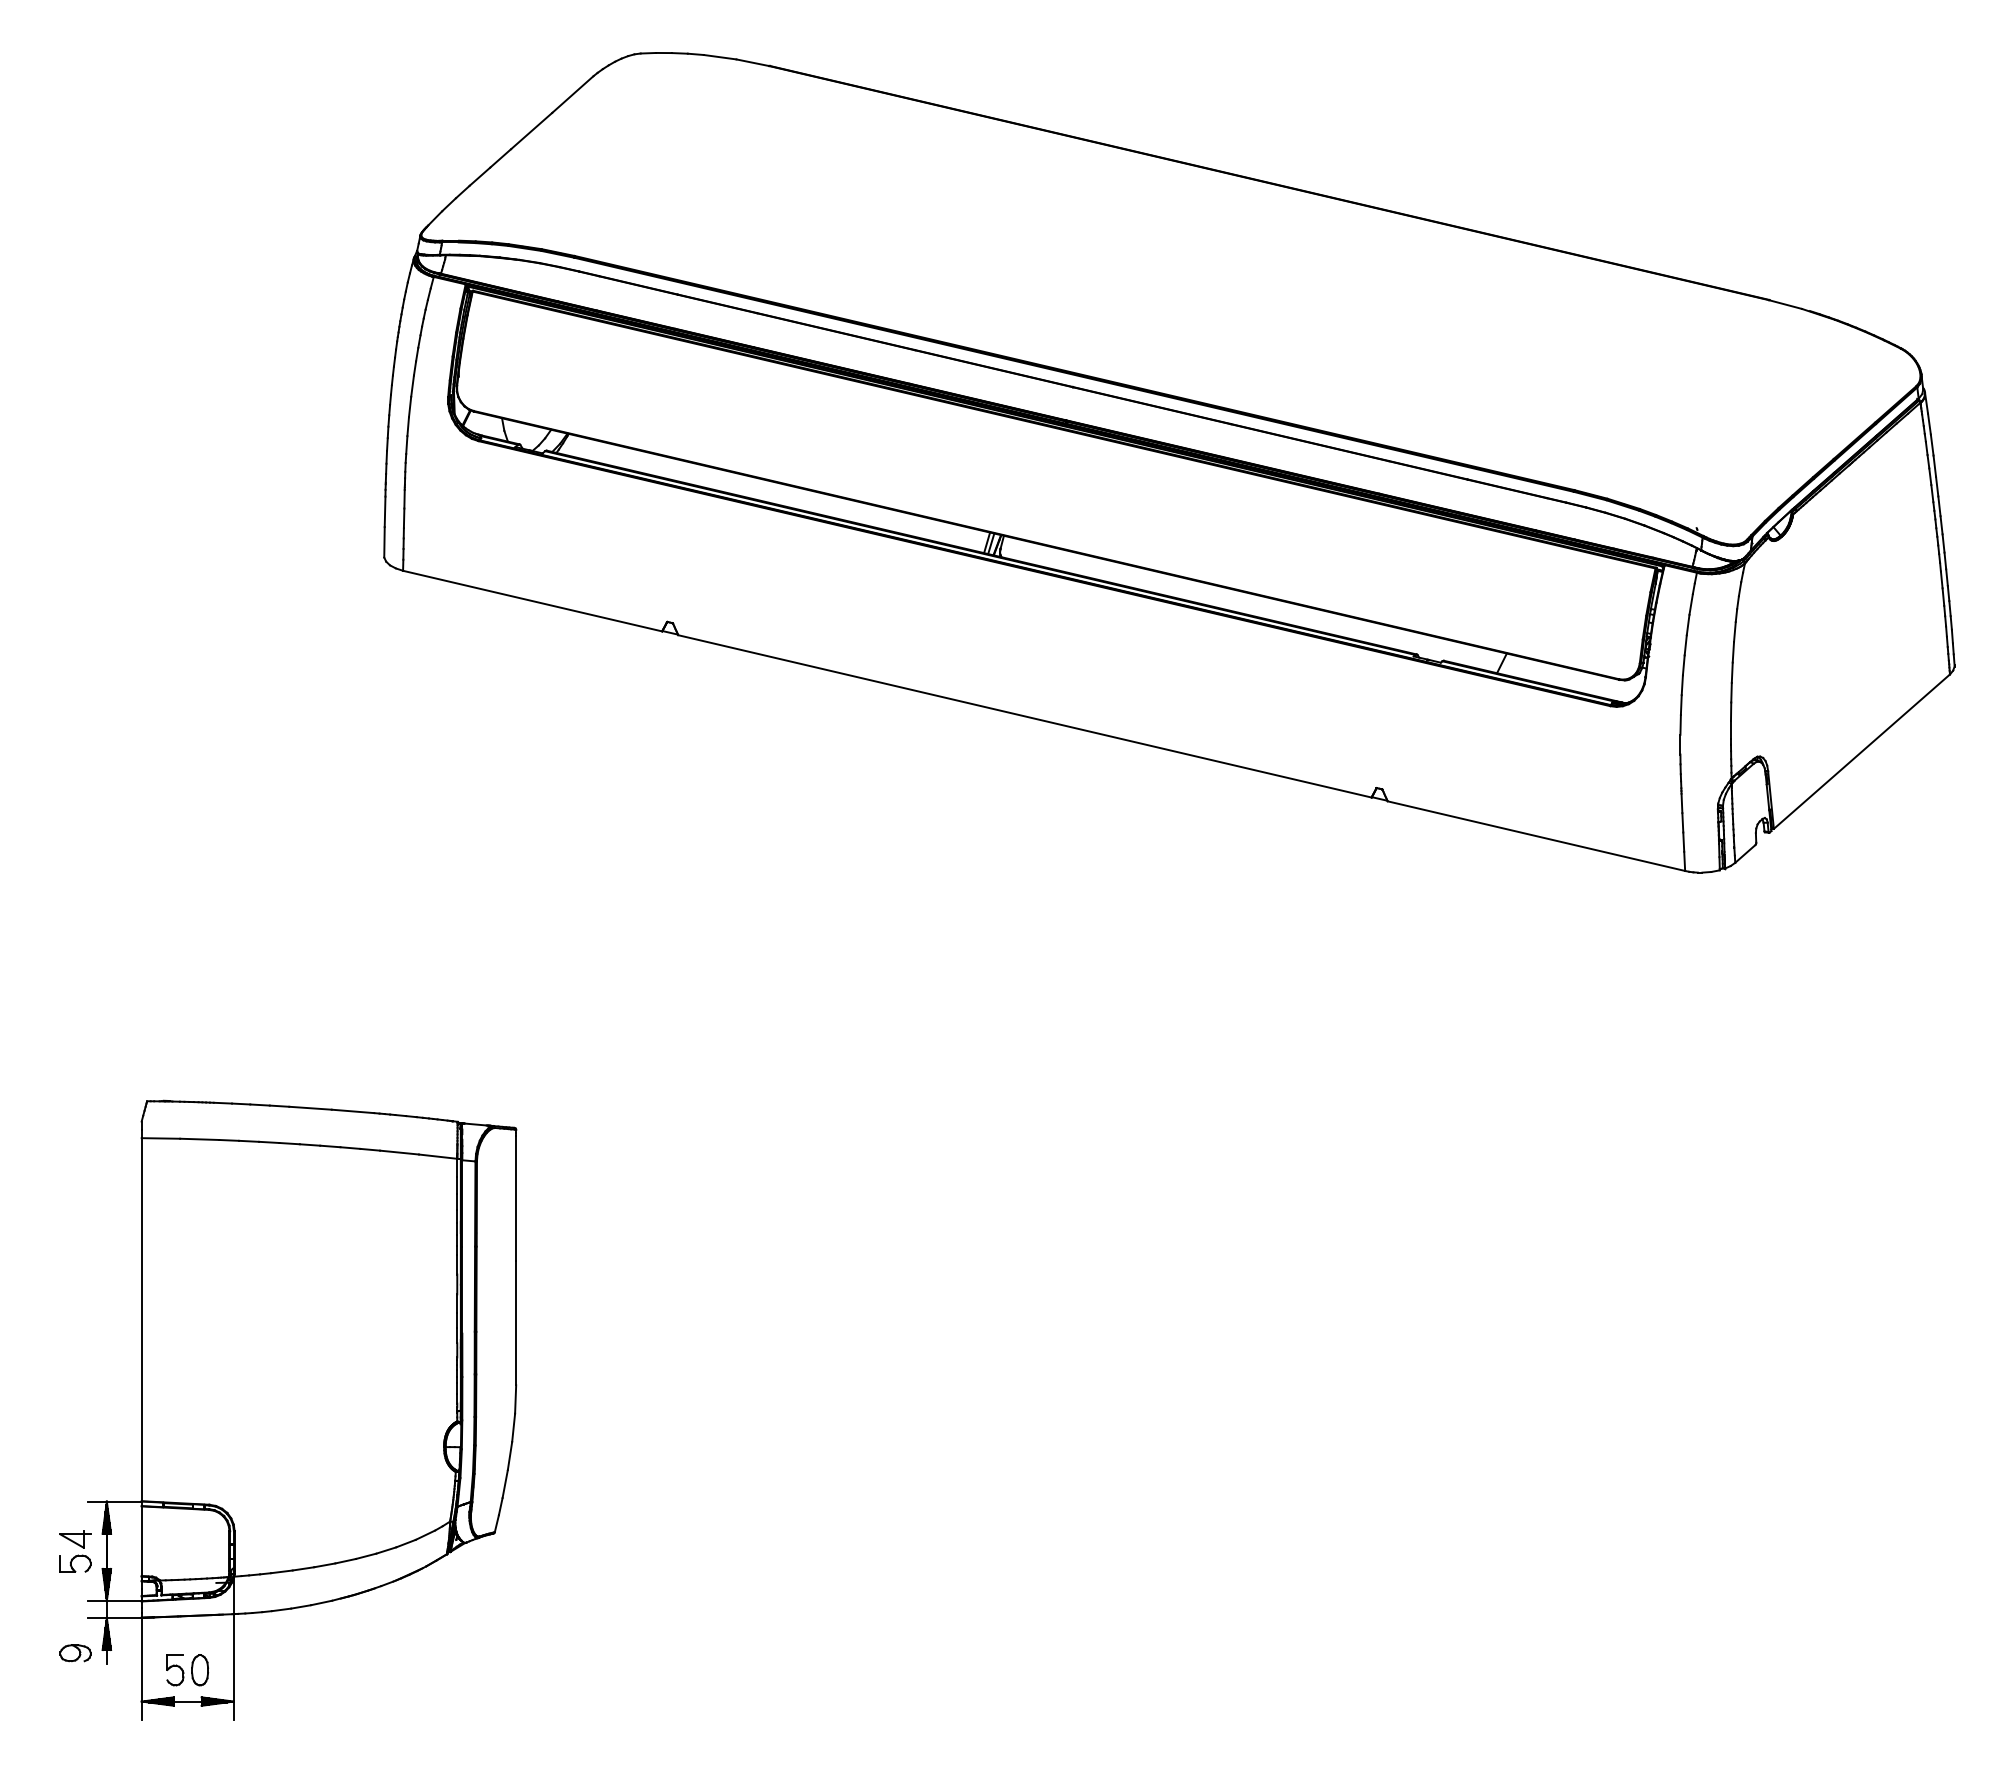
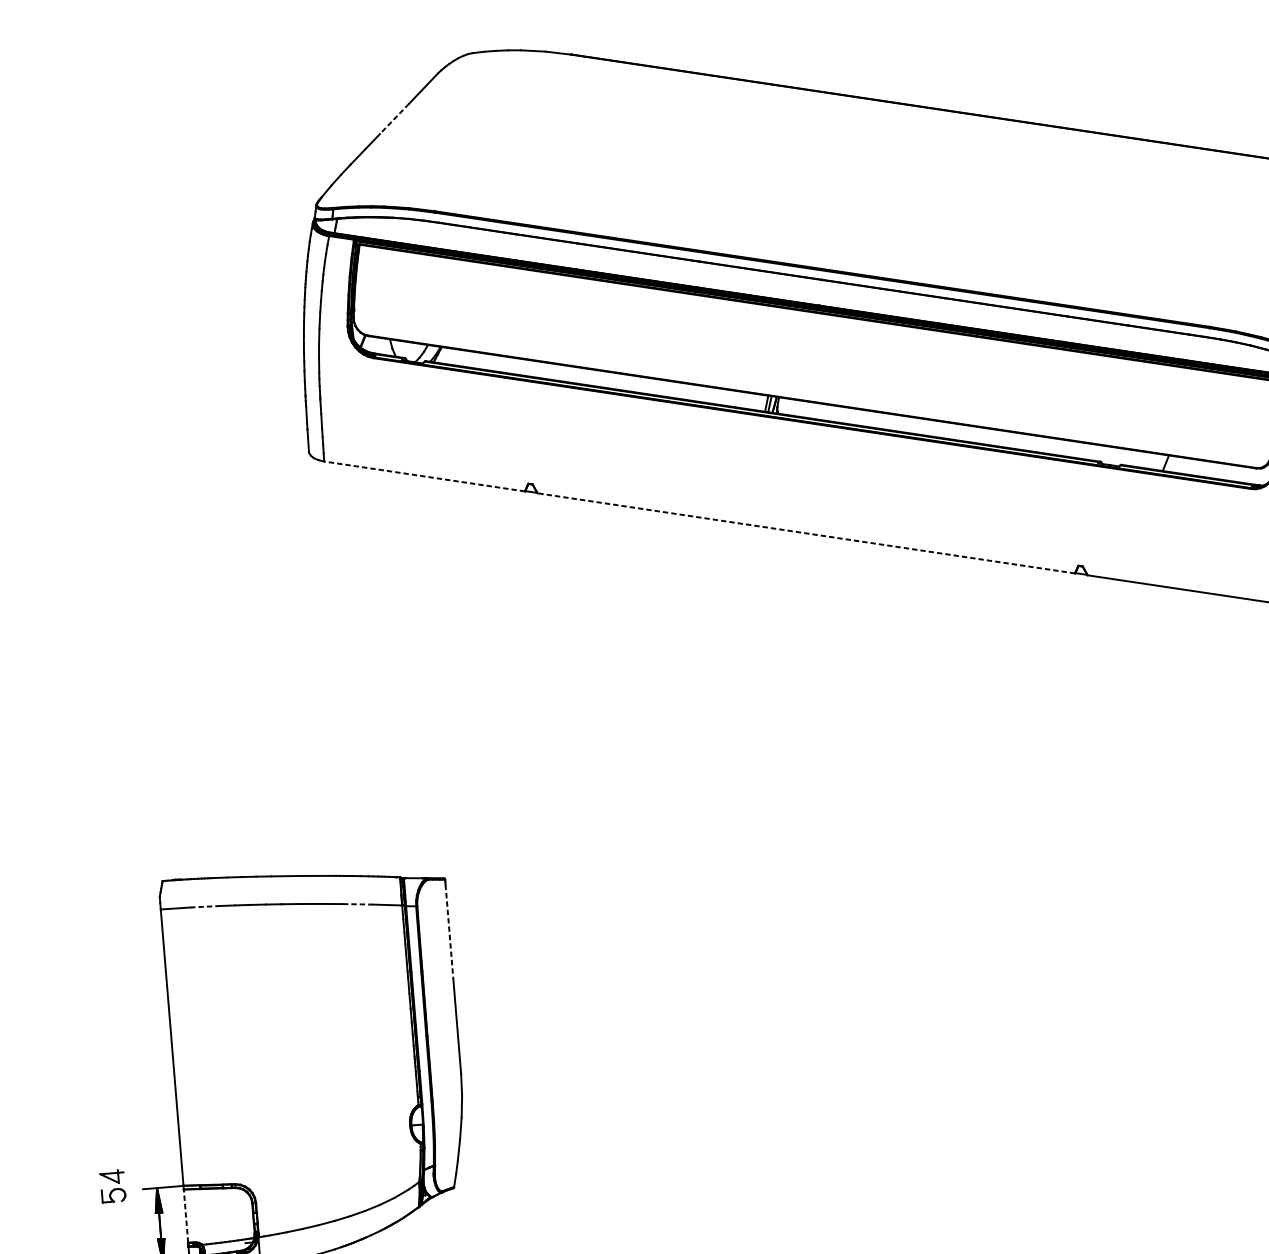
line: (531, 131) -> (394, 119), solid -> dashed
line: (532, 601) -> (424, 476), solid -> dashed
line: (1024, 716) -> (806, 533), solid -> dashed
line: (199, 1139) -> (204, 906), solid -> dashed
line: (399, 1152) -> (357, 904), solid -> dashed
line: (516, 1199) -> (449, 932), solid -> dashed
line: (141, 1541) -> (185, 1216), solid -> dashed
part: (75, 1551) -> (112, 1186), moved

